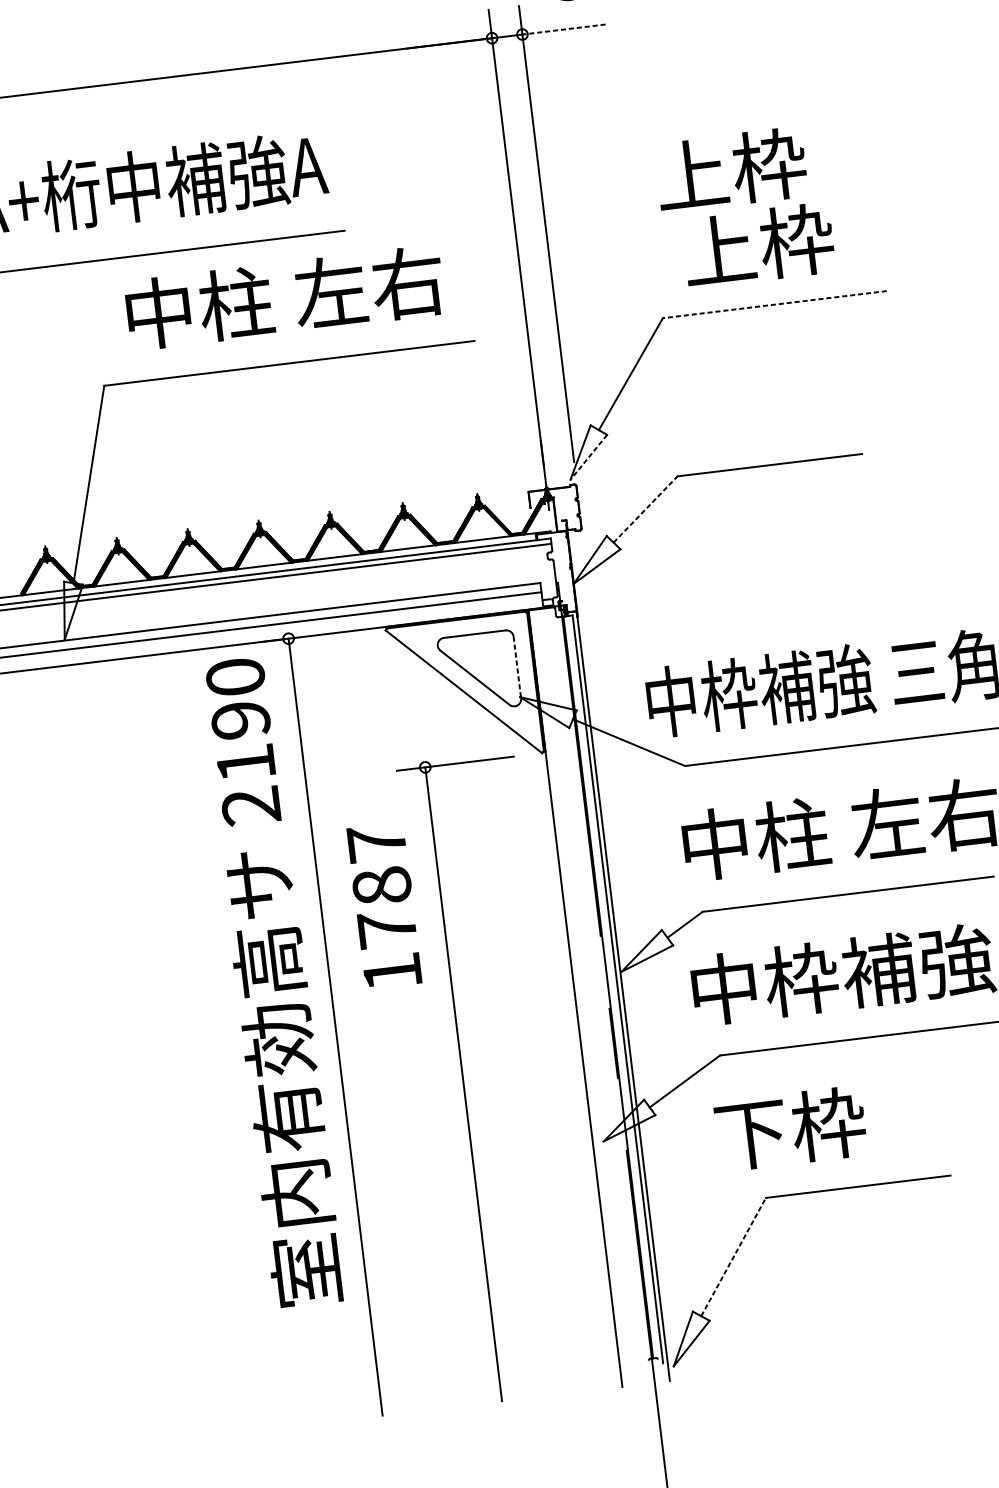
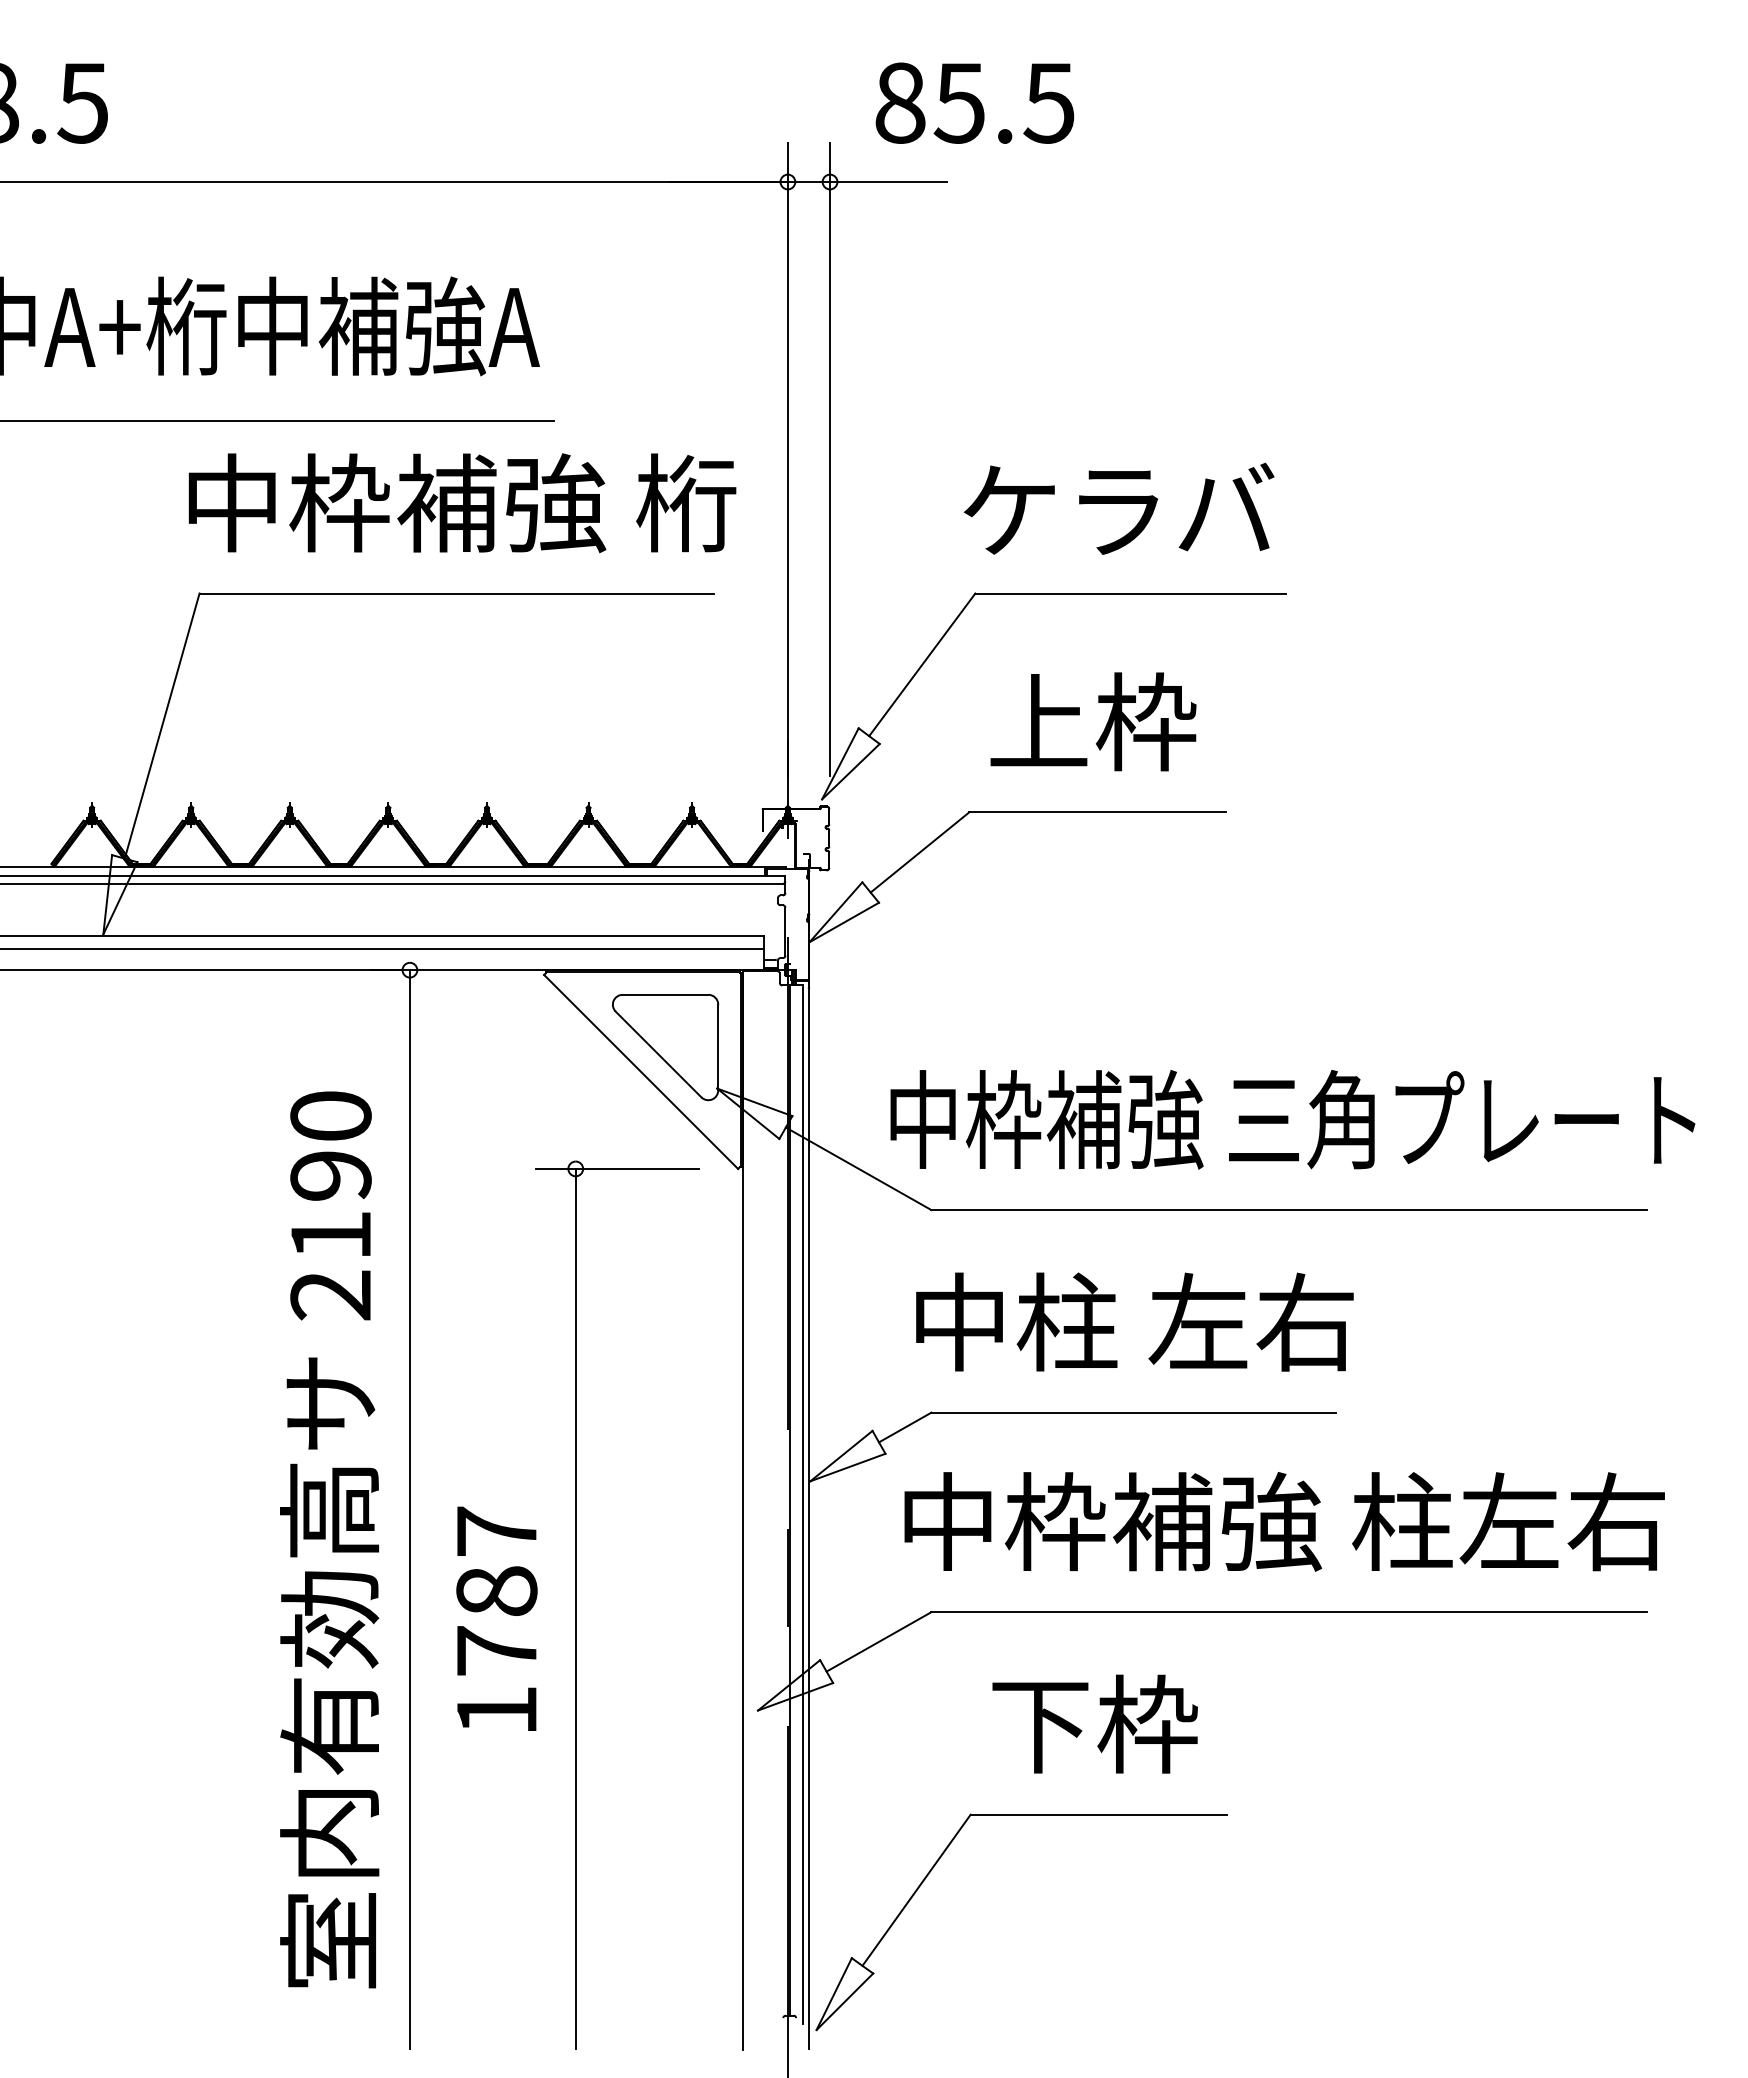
line: (564, 29) -> (888, 182), dashed -> solid
text: (731, 169) -> (1093, 721), moved
text: (758, 245) -> (1118, 509), 上枠 -> ケラバ
text: (285, 298) -> (462, 503), 中柱 左右 -> 中枠補強 桁
line: (774, 304) -> (1130, 593), dashed -> solid
line: (588, 457) -> (850, 771), dashed -> solid
line: (645, 509) -> (919, 852), dashed -> solid
line: (517, 667) -> (718, 1047), dashed -> solid
text: (384, 905) -> (496, 1618), moved
text: (271, 982) -> (329, 1539), moved
text: (790, 1128) -> (1094, 1723), moved
line: (733, 1257) -> (916, 1890), dashed -> solid

